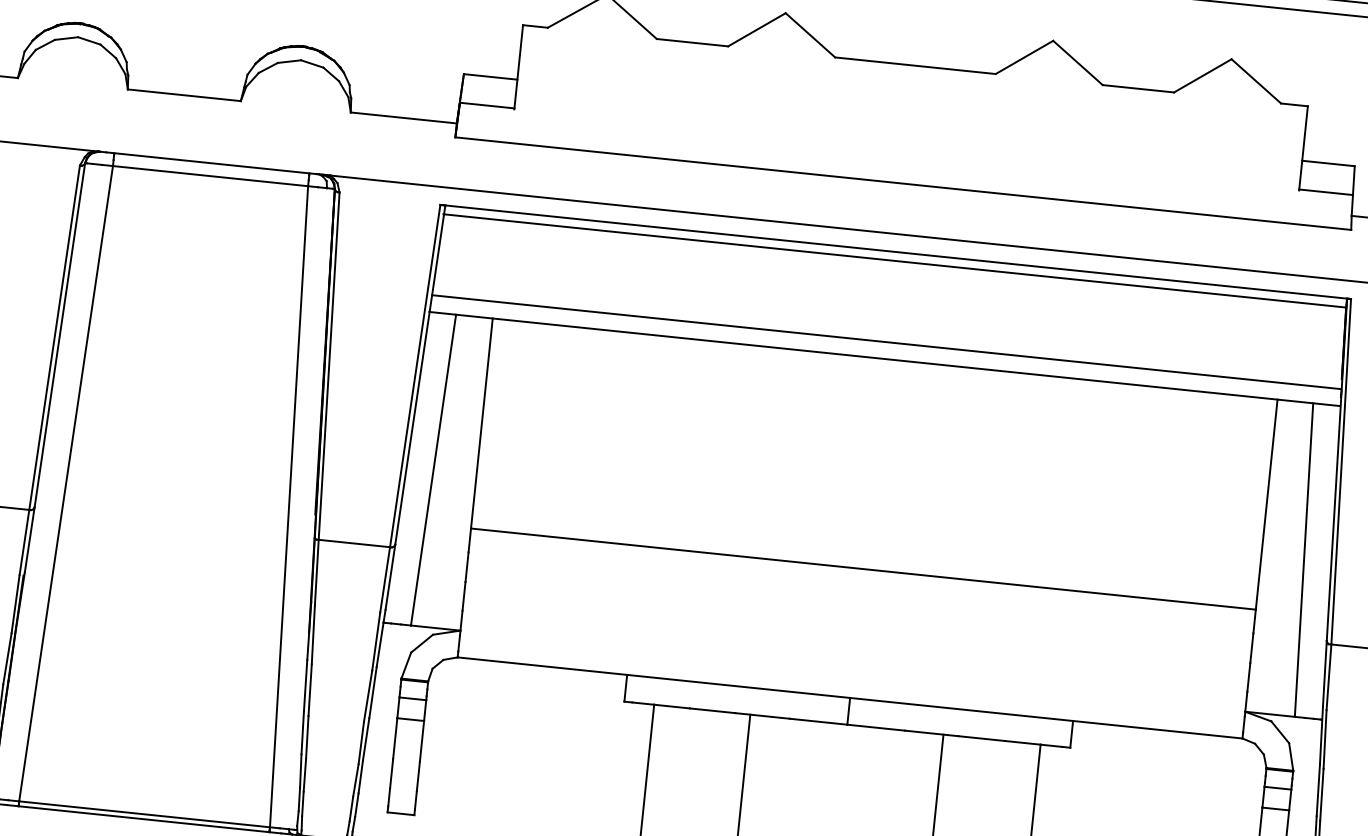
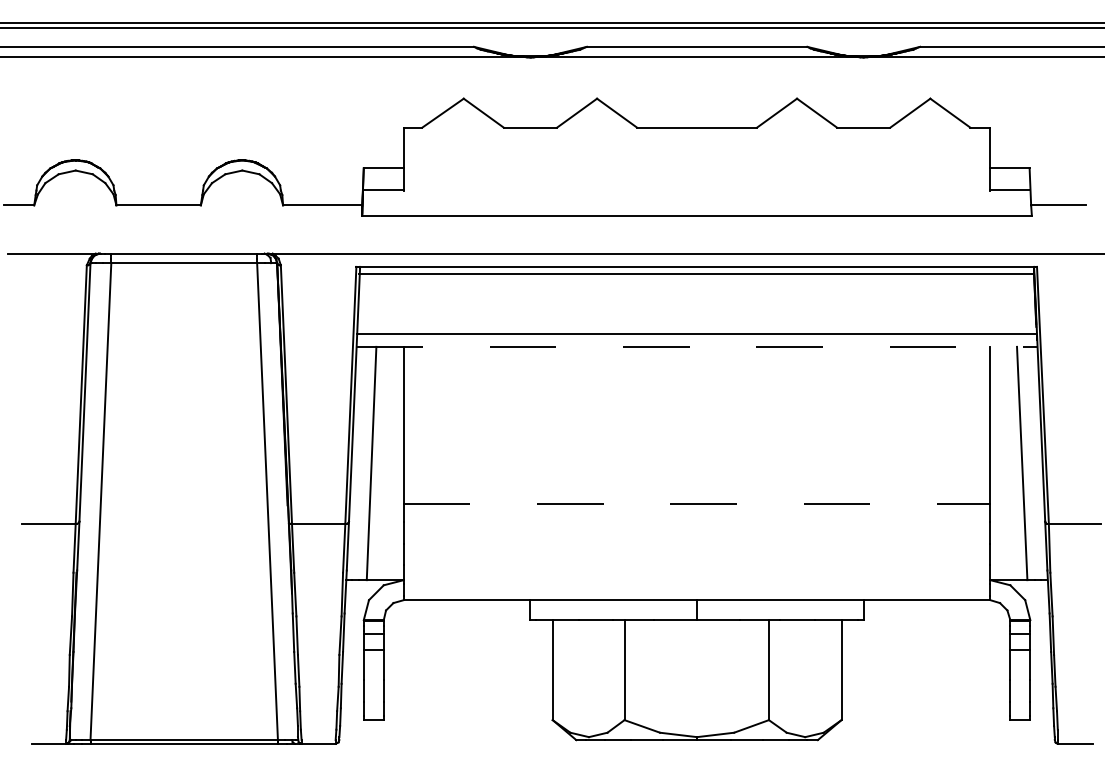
line: (885, 358) -> (697, 346), solid -> dashed
line: (864, 568) -> (697, 503), solid -> dashed

